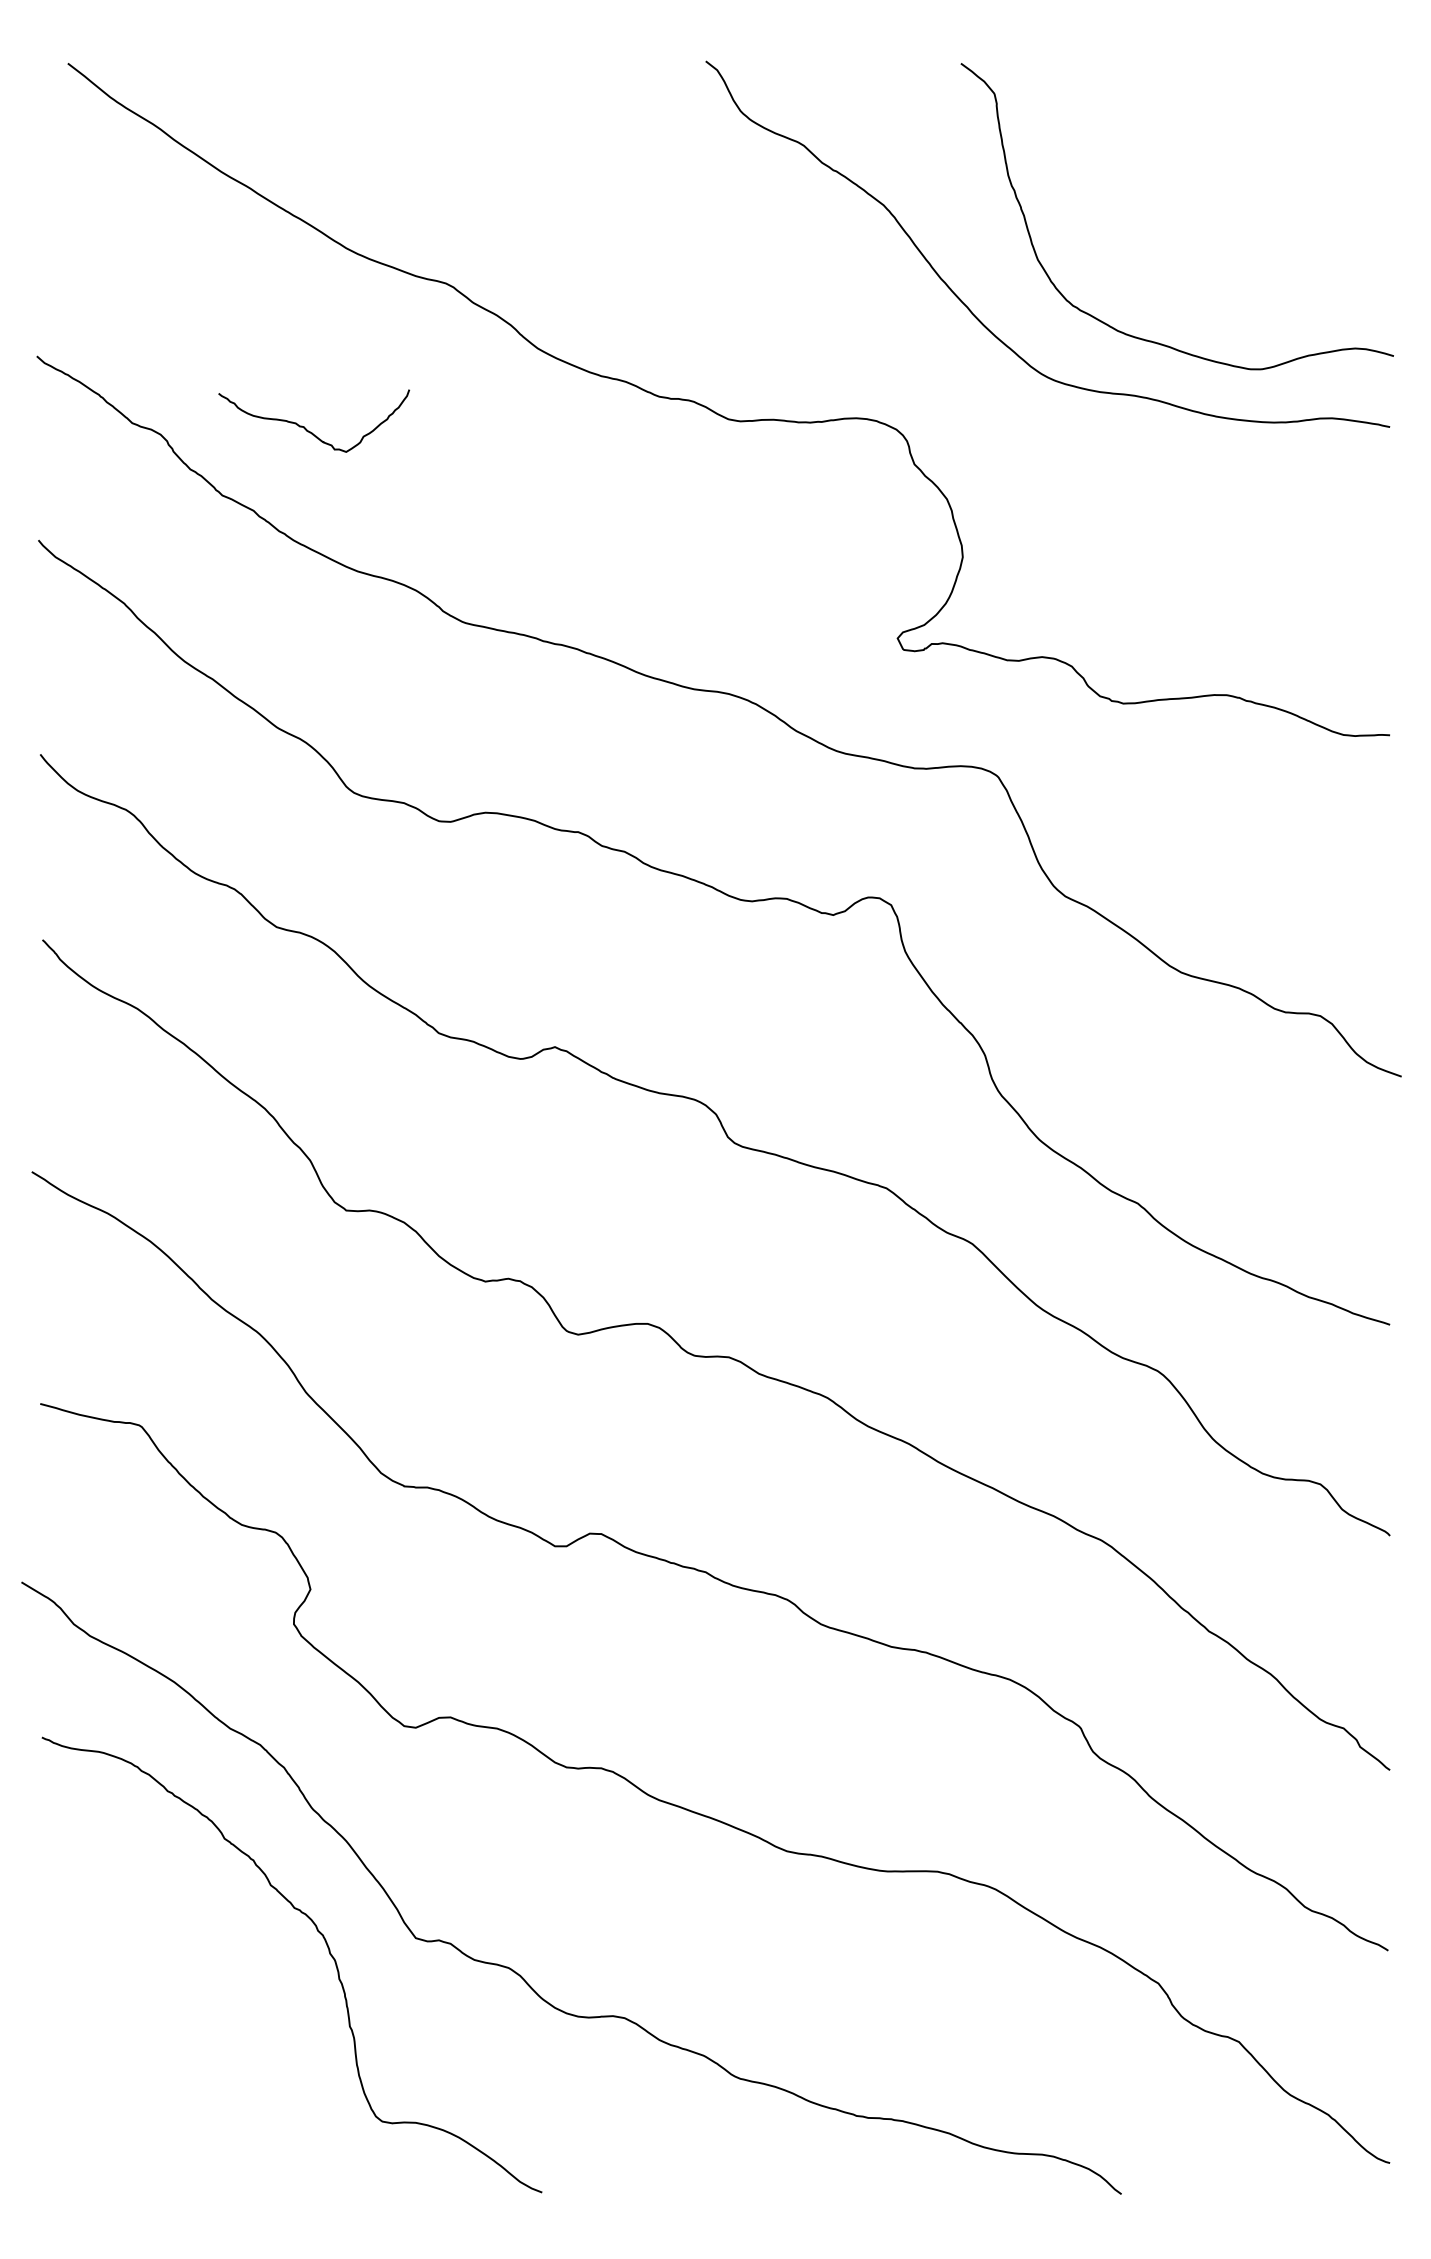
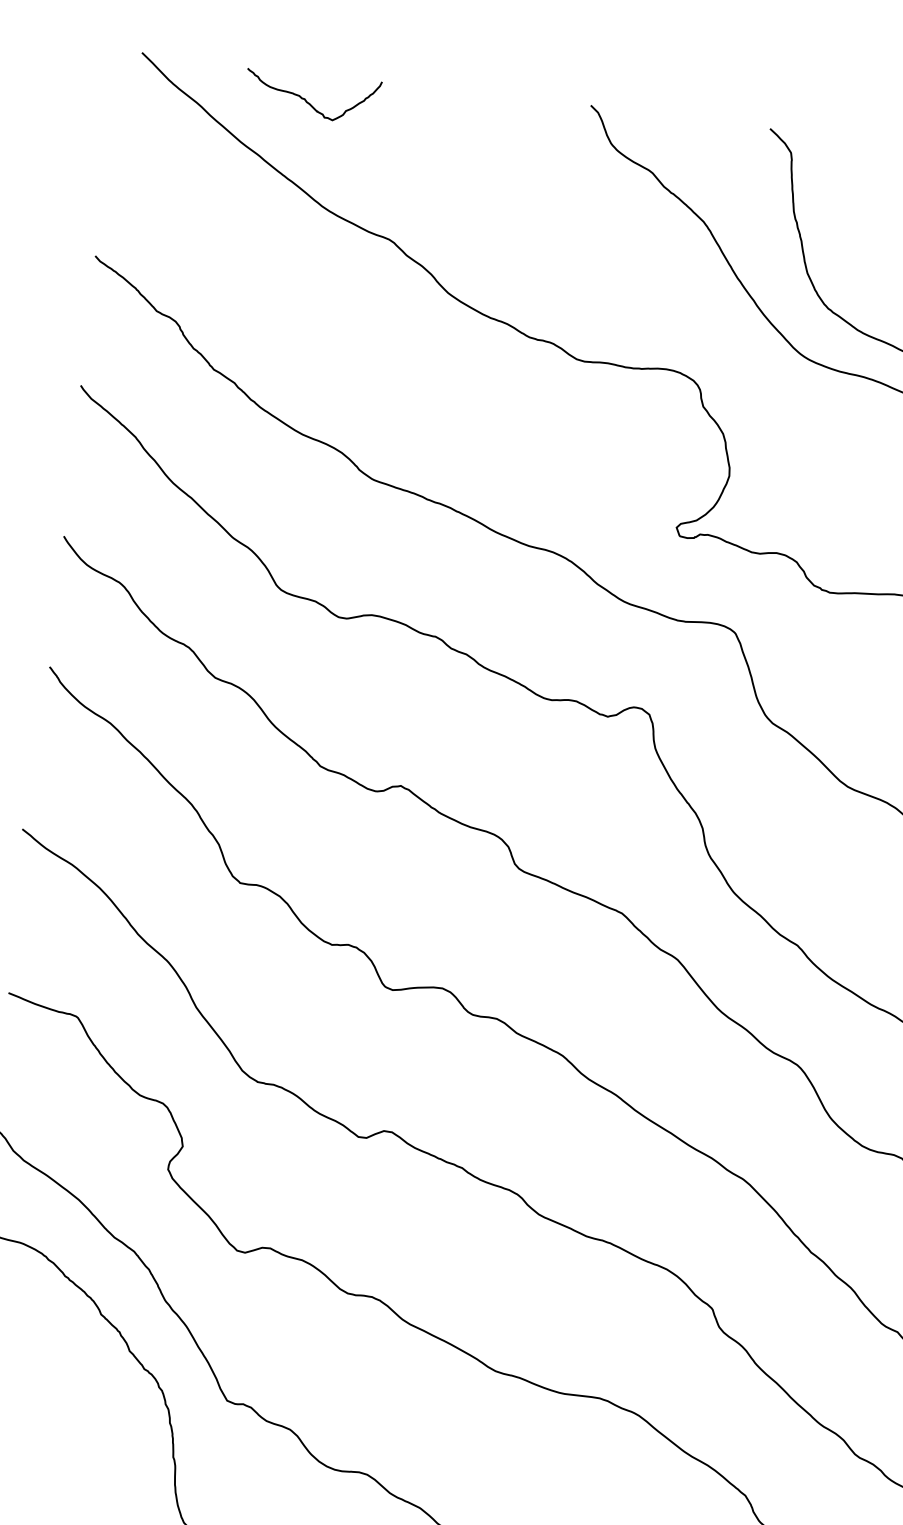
curve: (306, 428) -> (306, 100), moved

